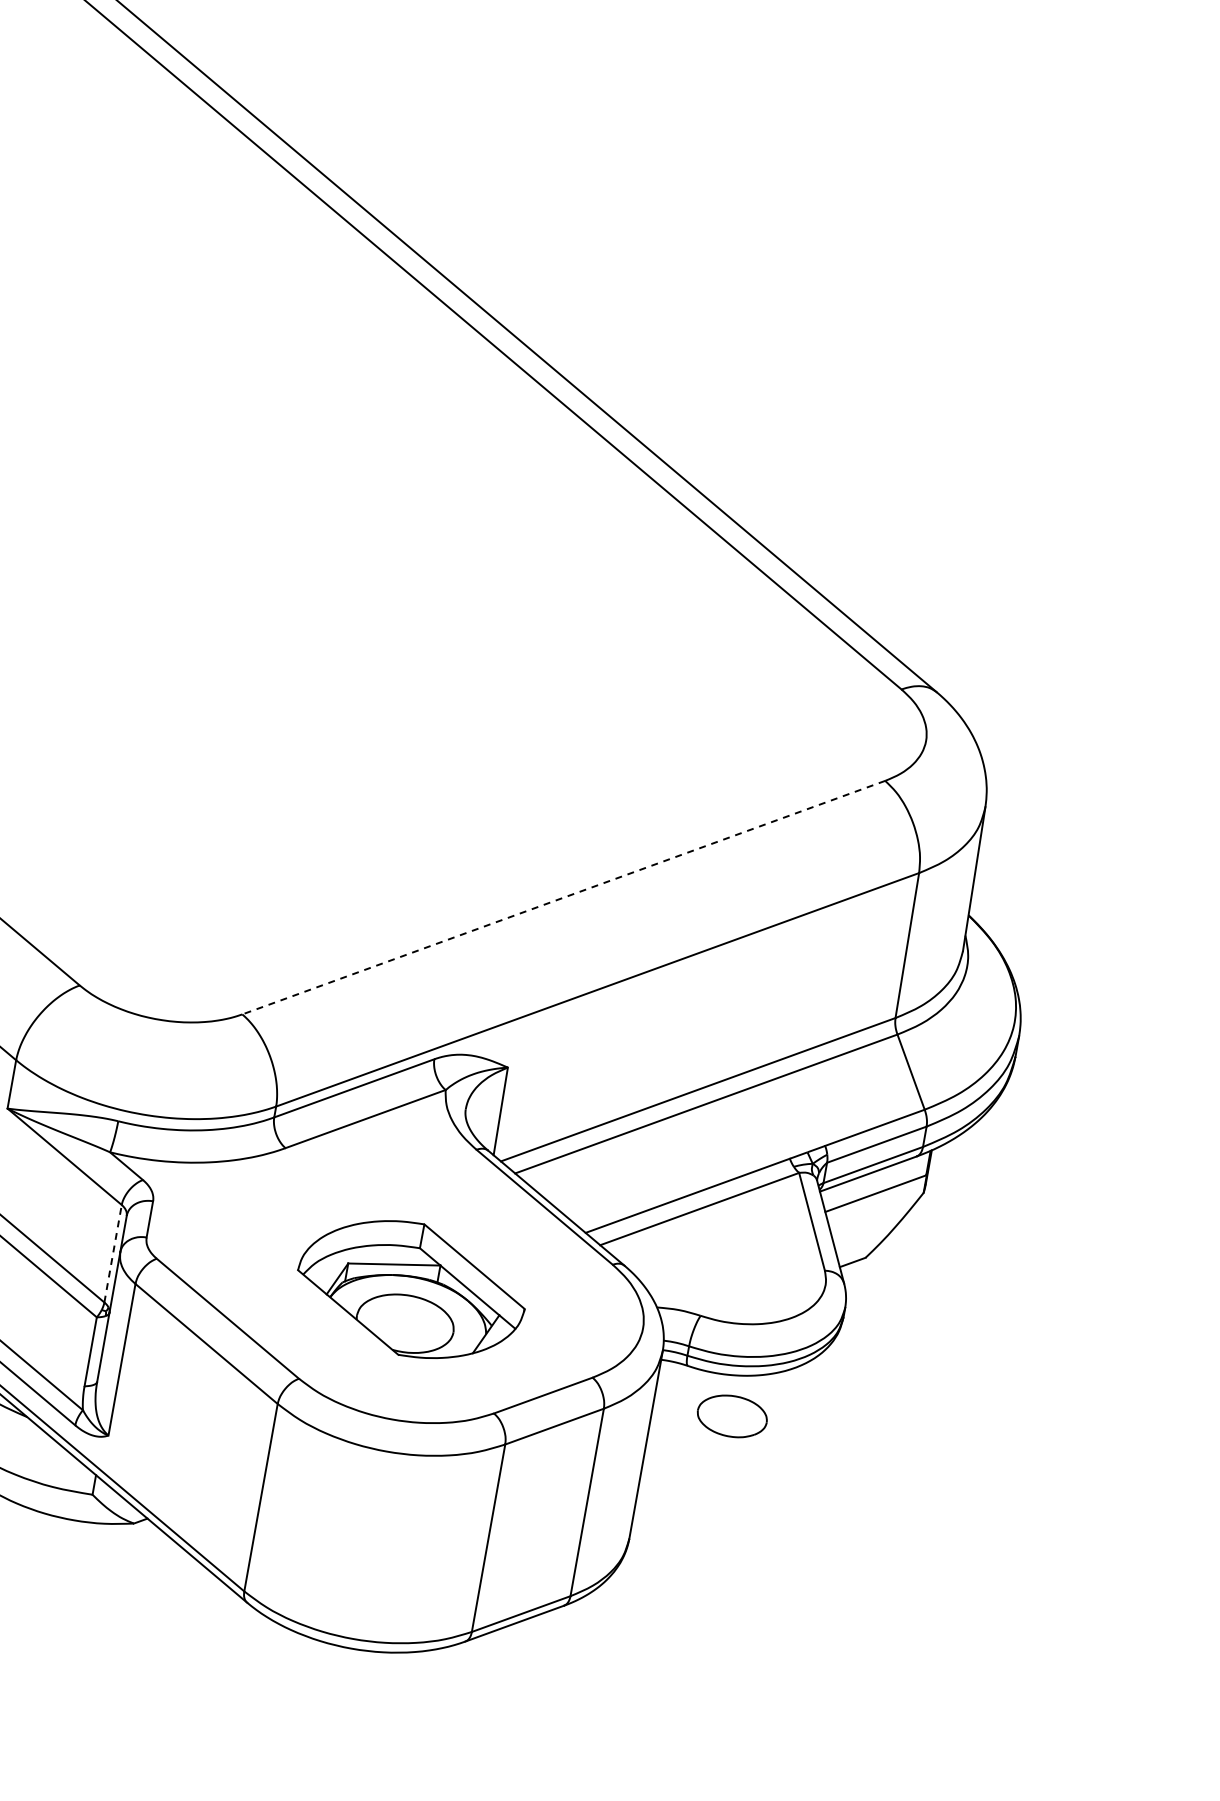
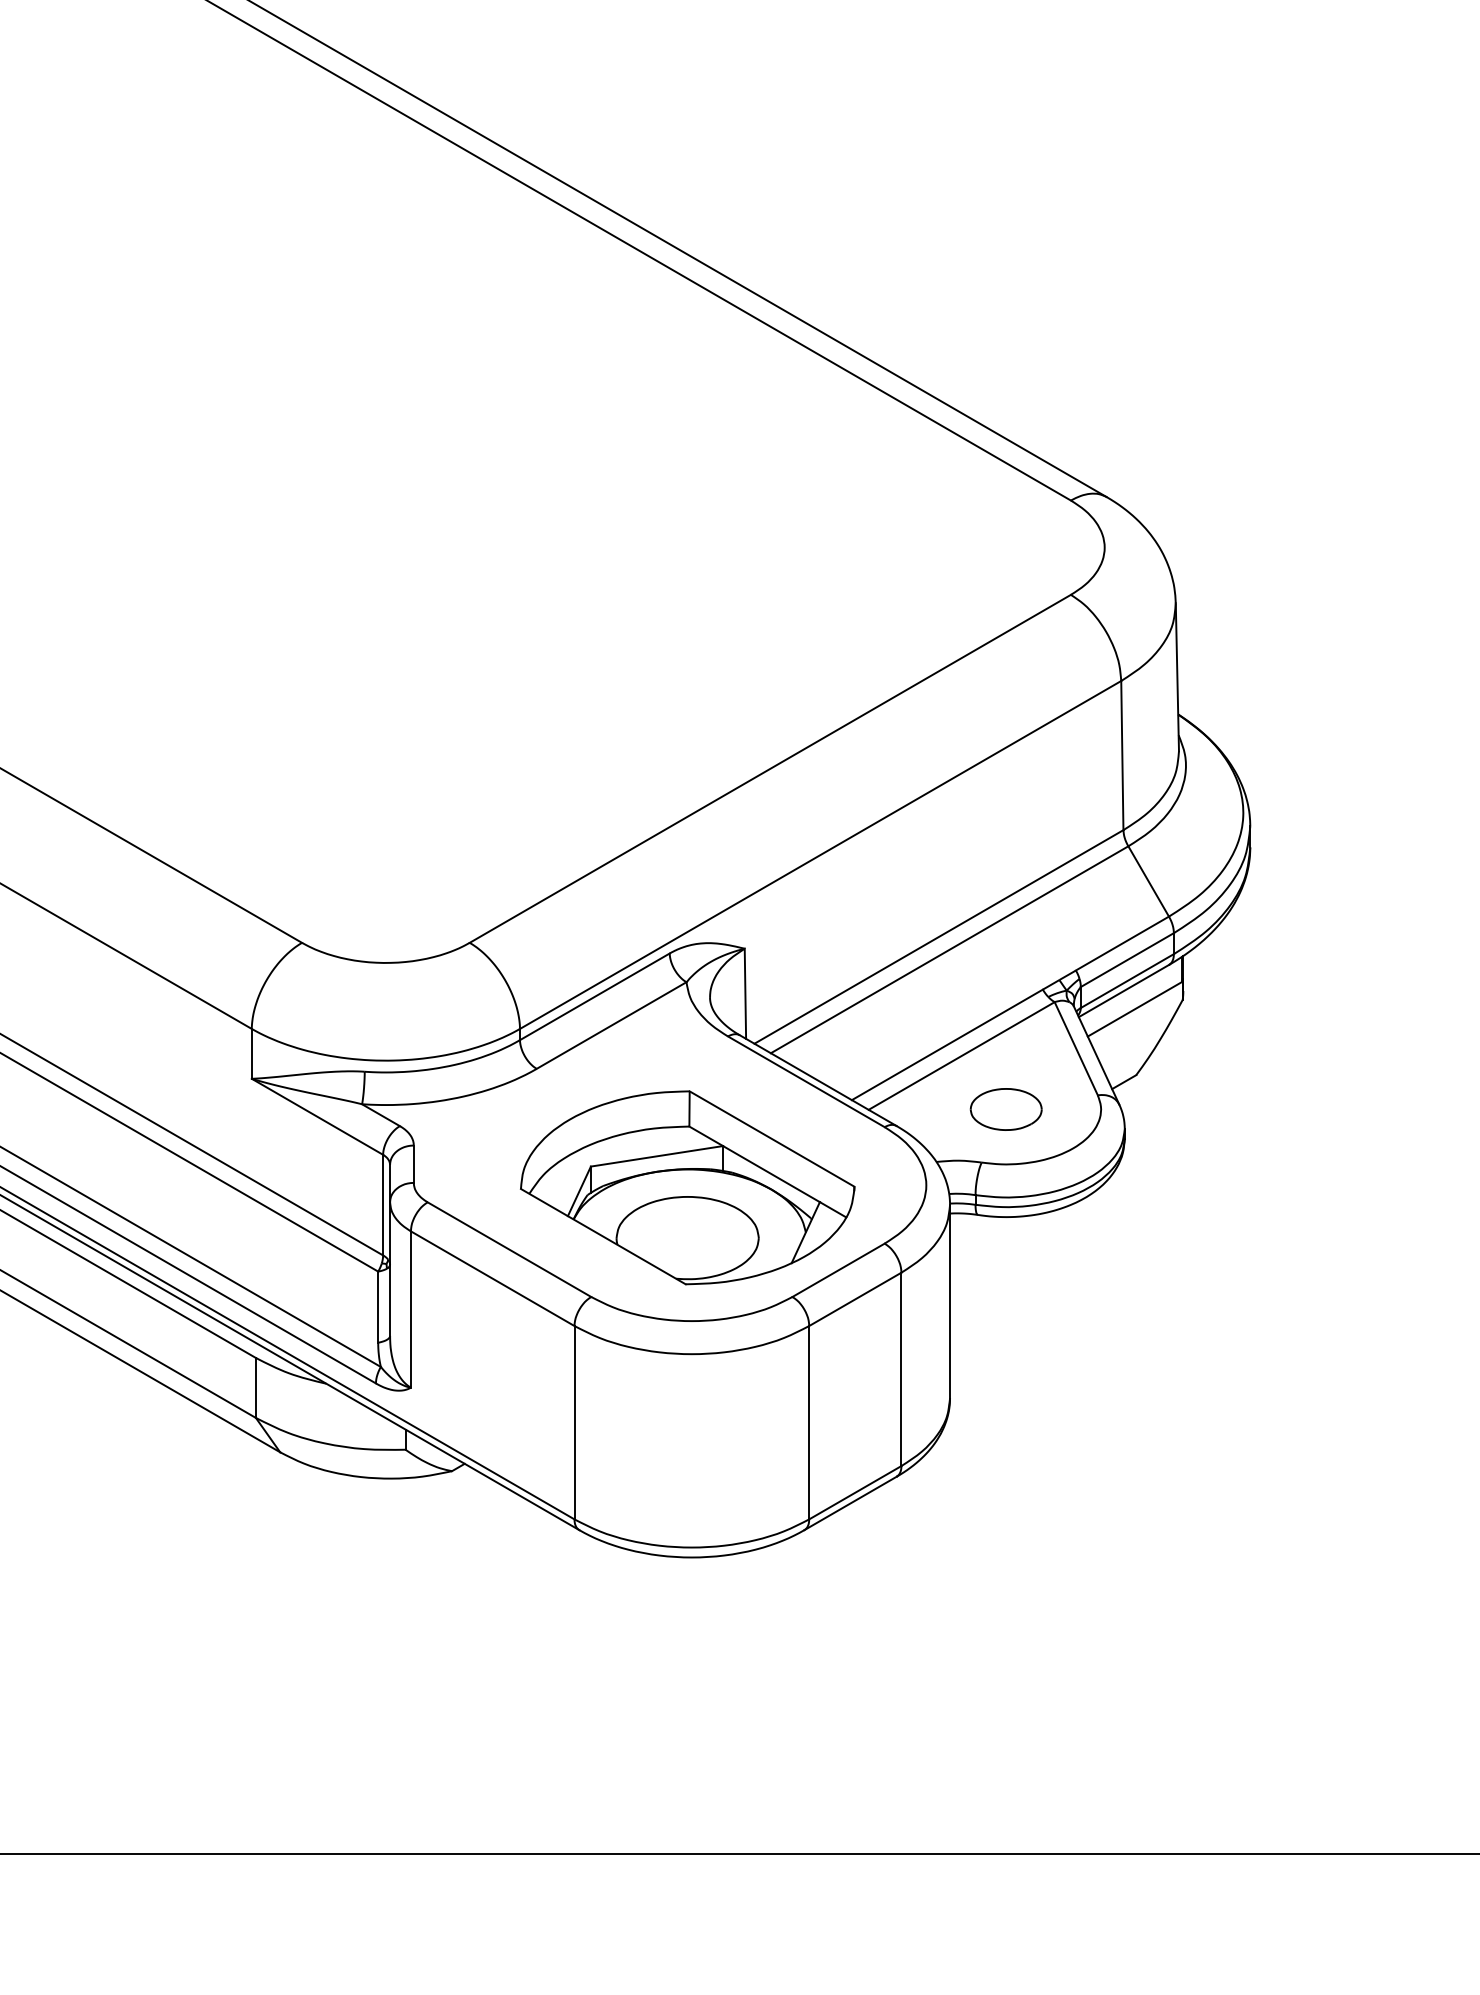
line: (562, 898) -> (769, 769), dashed -> solid
line: (113, 1253) -> (383, 1204), dashed -> solid
part: (411, 1289) -> (687, 1187), size x1.43
part: (731, 1416) -> (1005, 1109), moved

